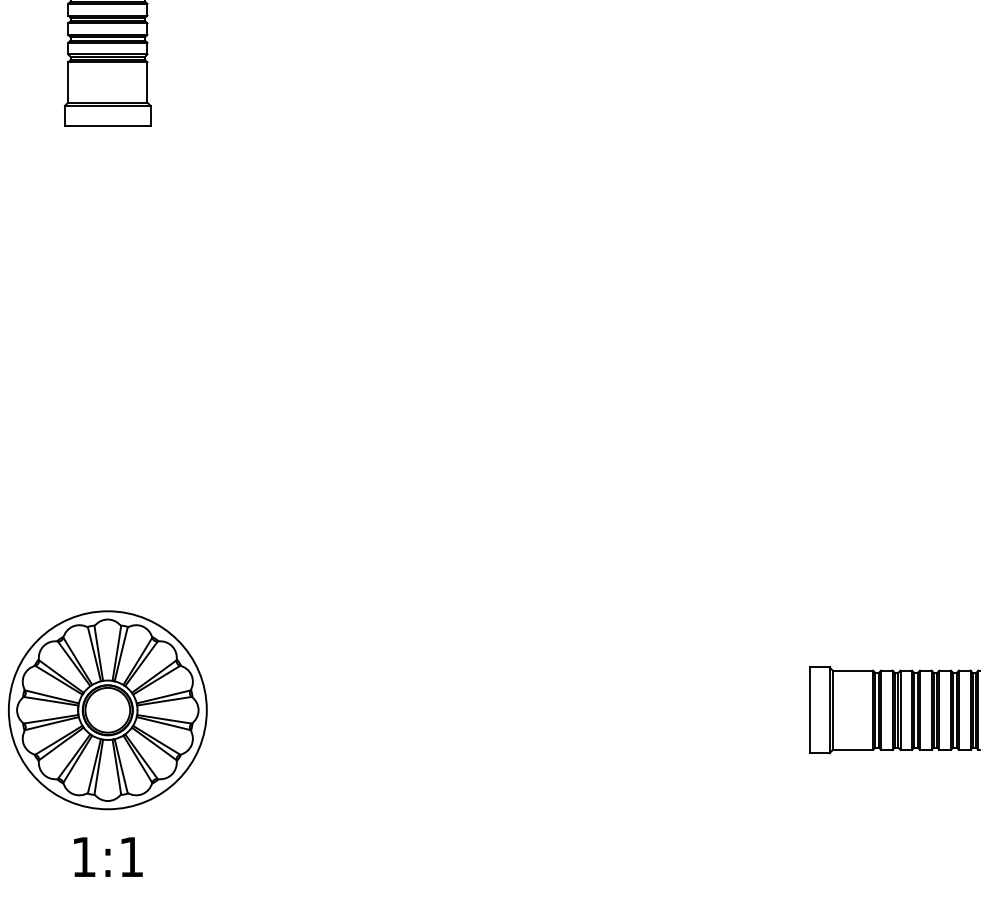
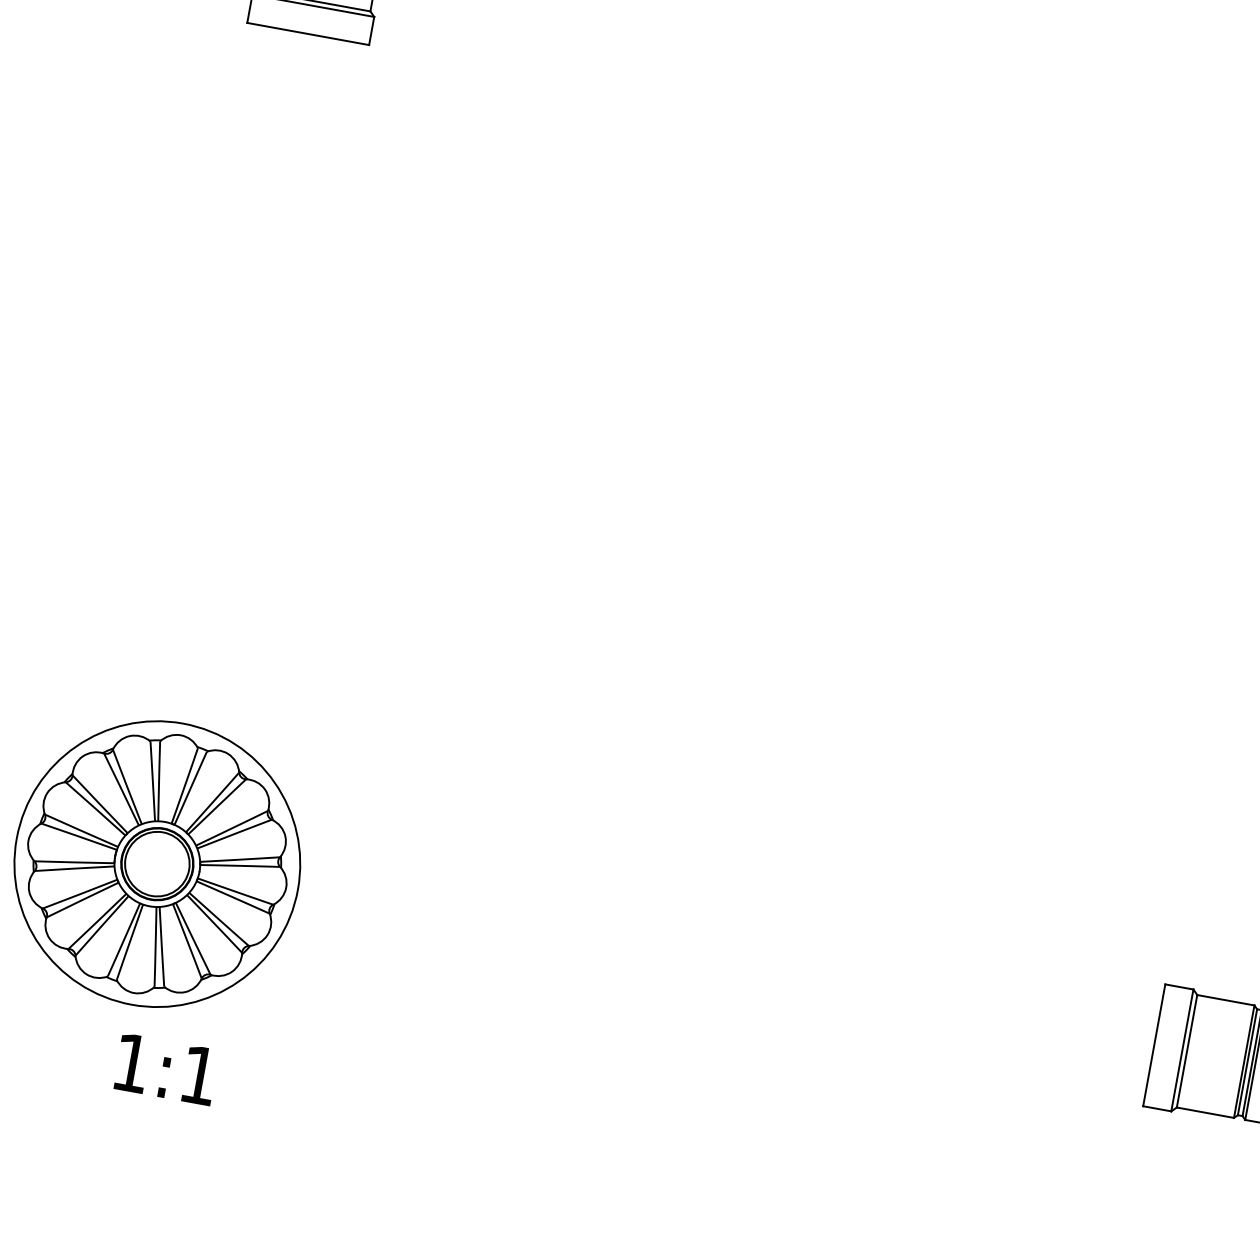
text: (108, 856) -> (166, 1068), moved

